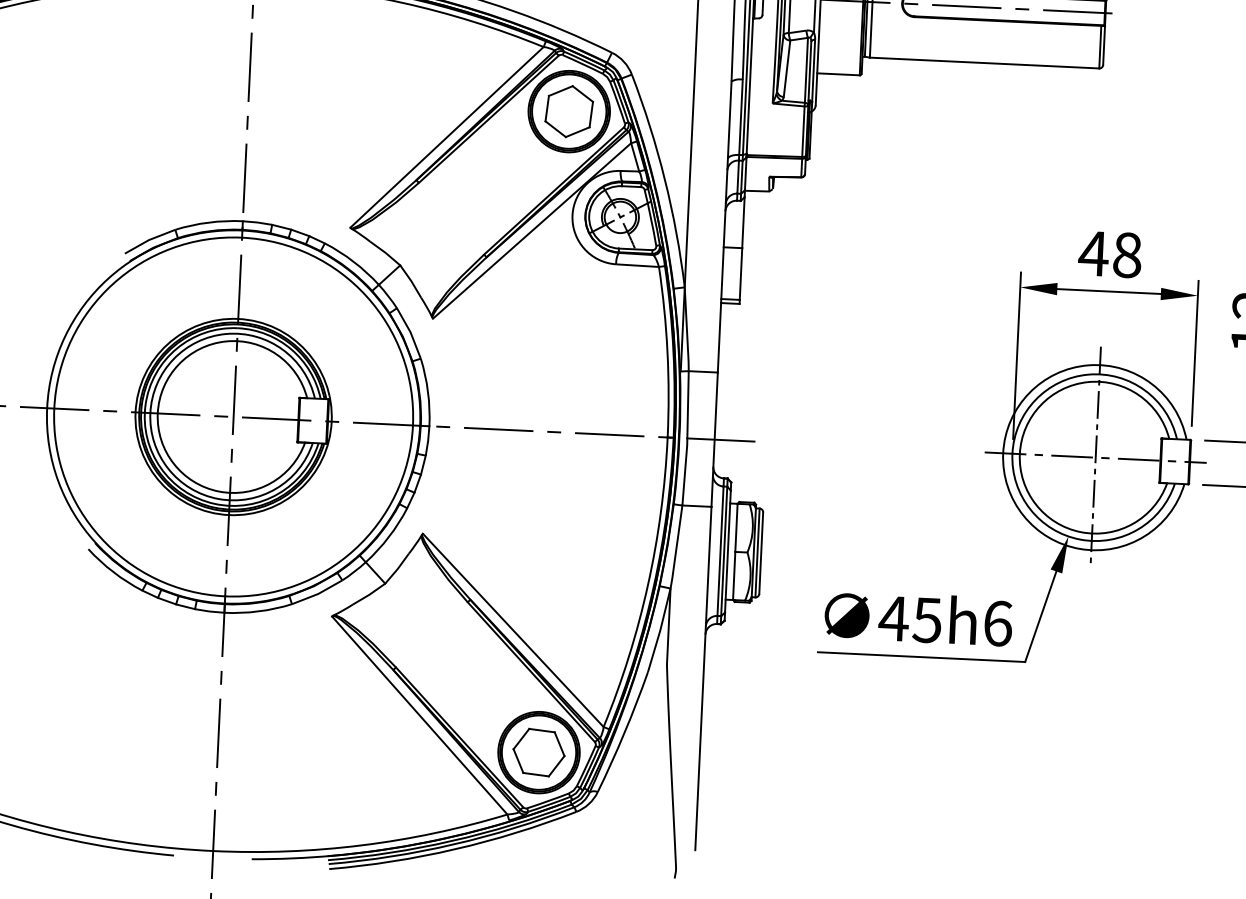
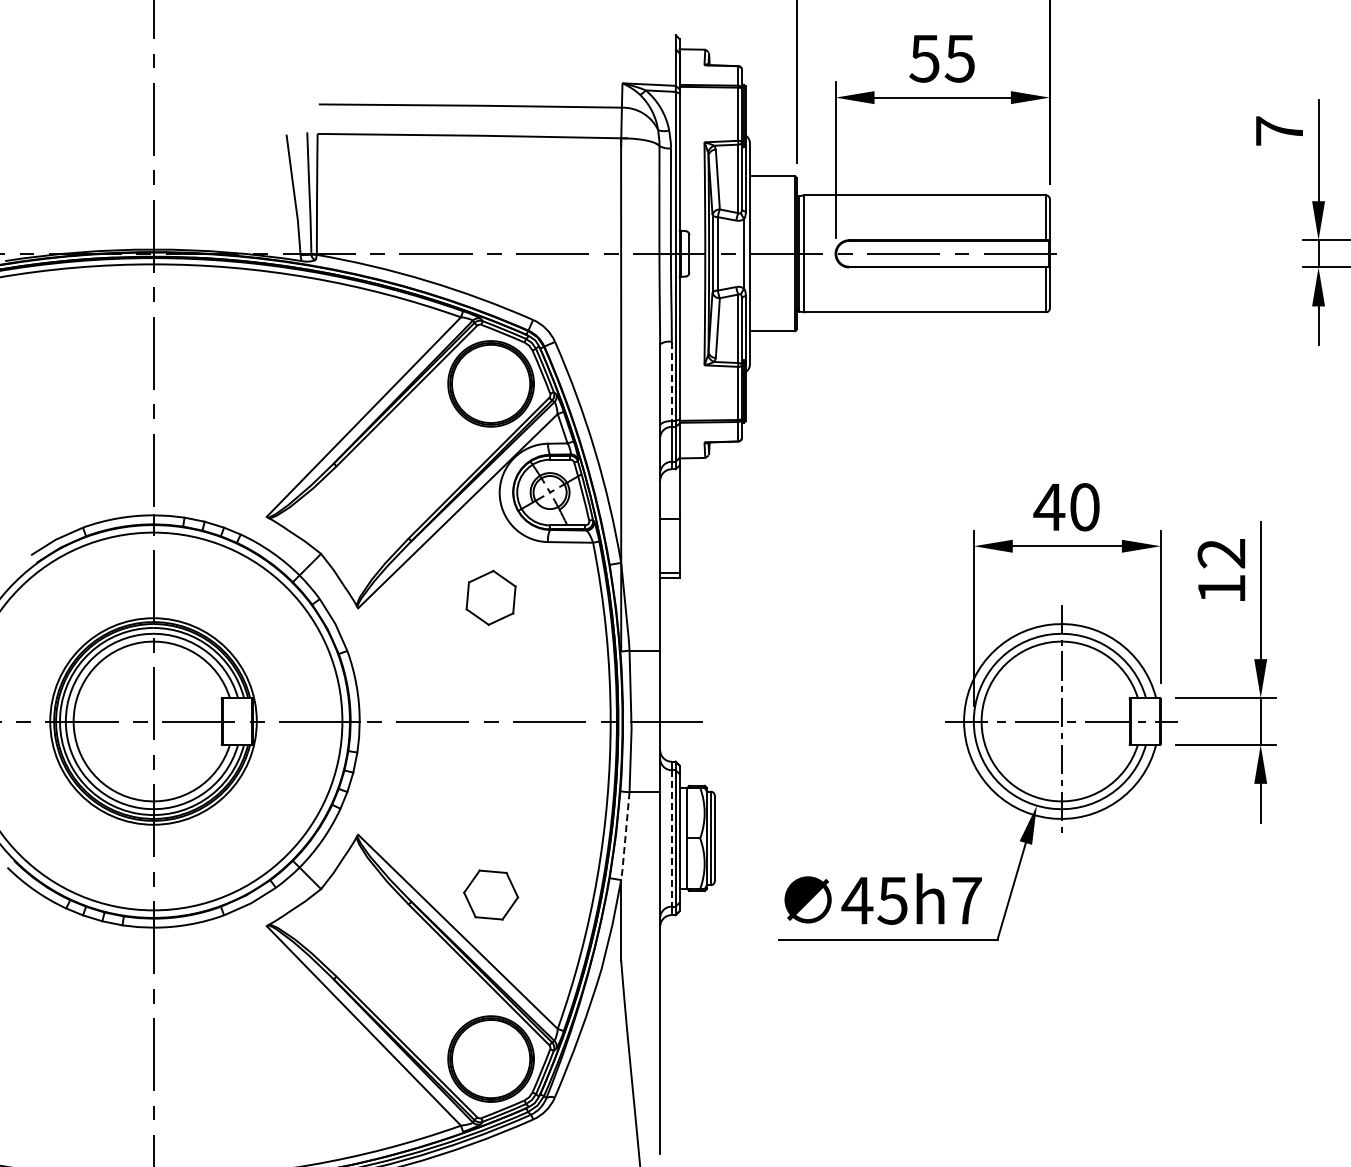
part: (568, 111) -> (490, 597), moved
line: (740, 117) -> (671, 381), solid -> dashed
text: (1127, 255) -> (1084, 507), 48 -> 40
line: (676, 548) -> (625, 837), solid -> dashed
line: (720, 551) -> (671, 838), solid -> dashed
text: (998, 623) -> (967, 900), 45h6 -> 45h7
part: (539, 752) -> (491, 894), moved

